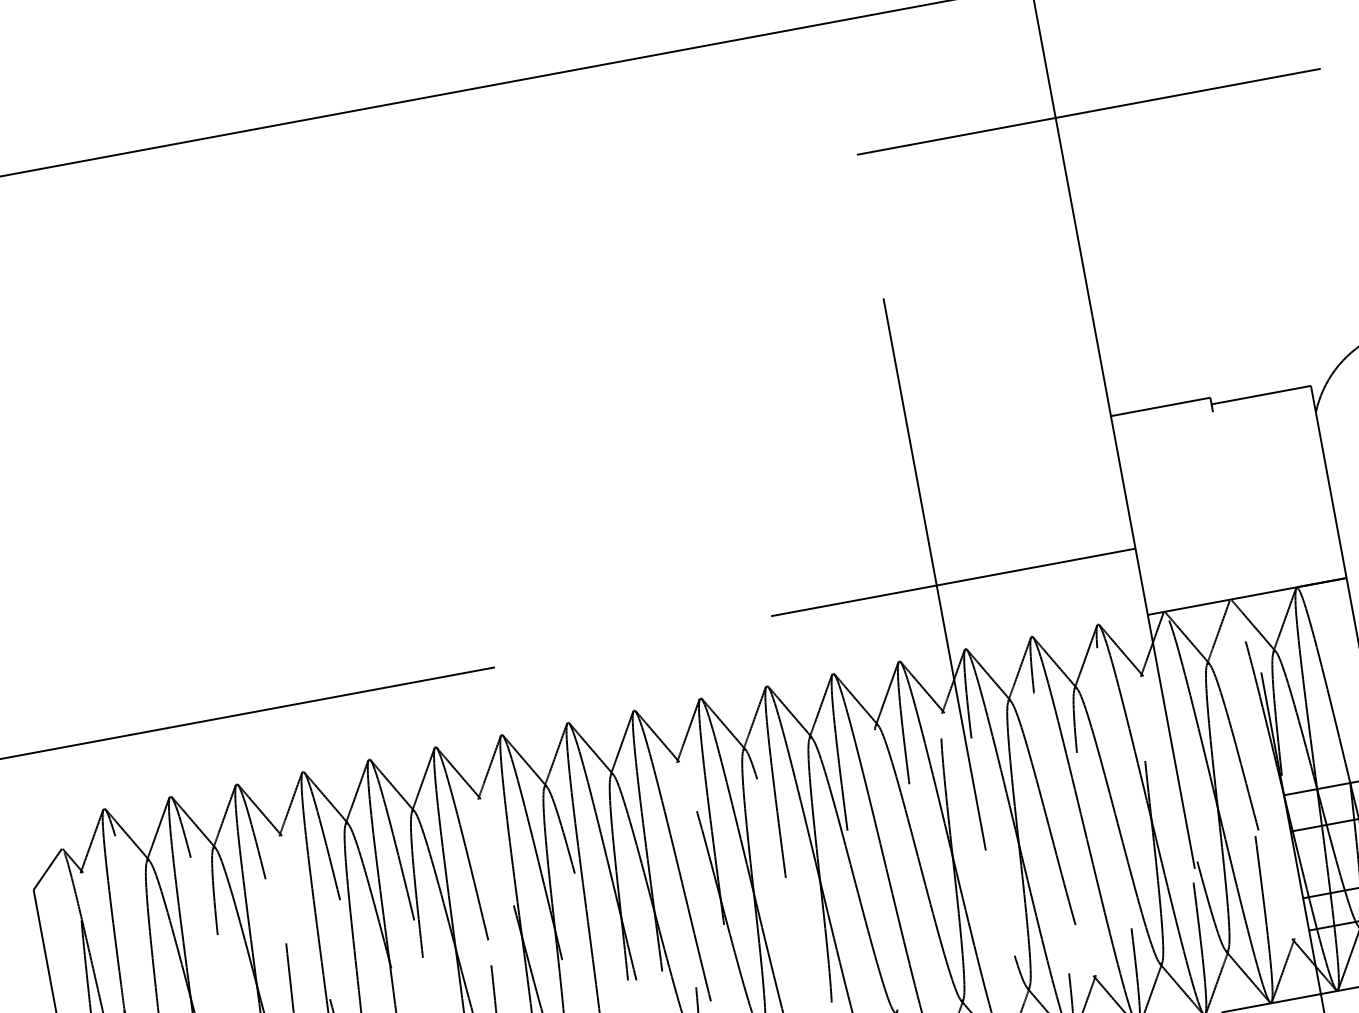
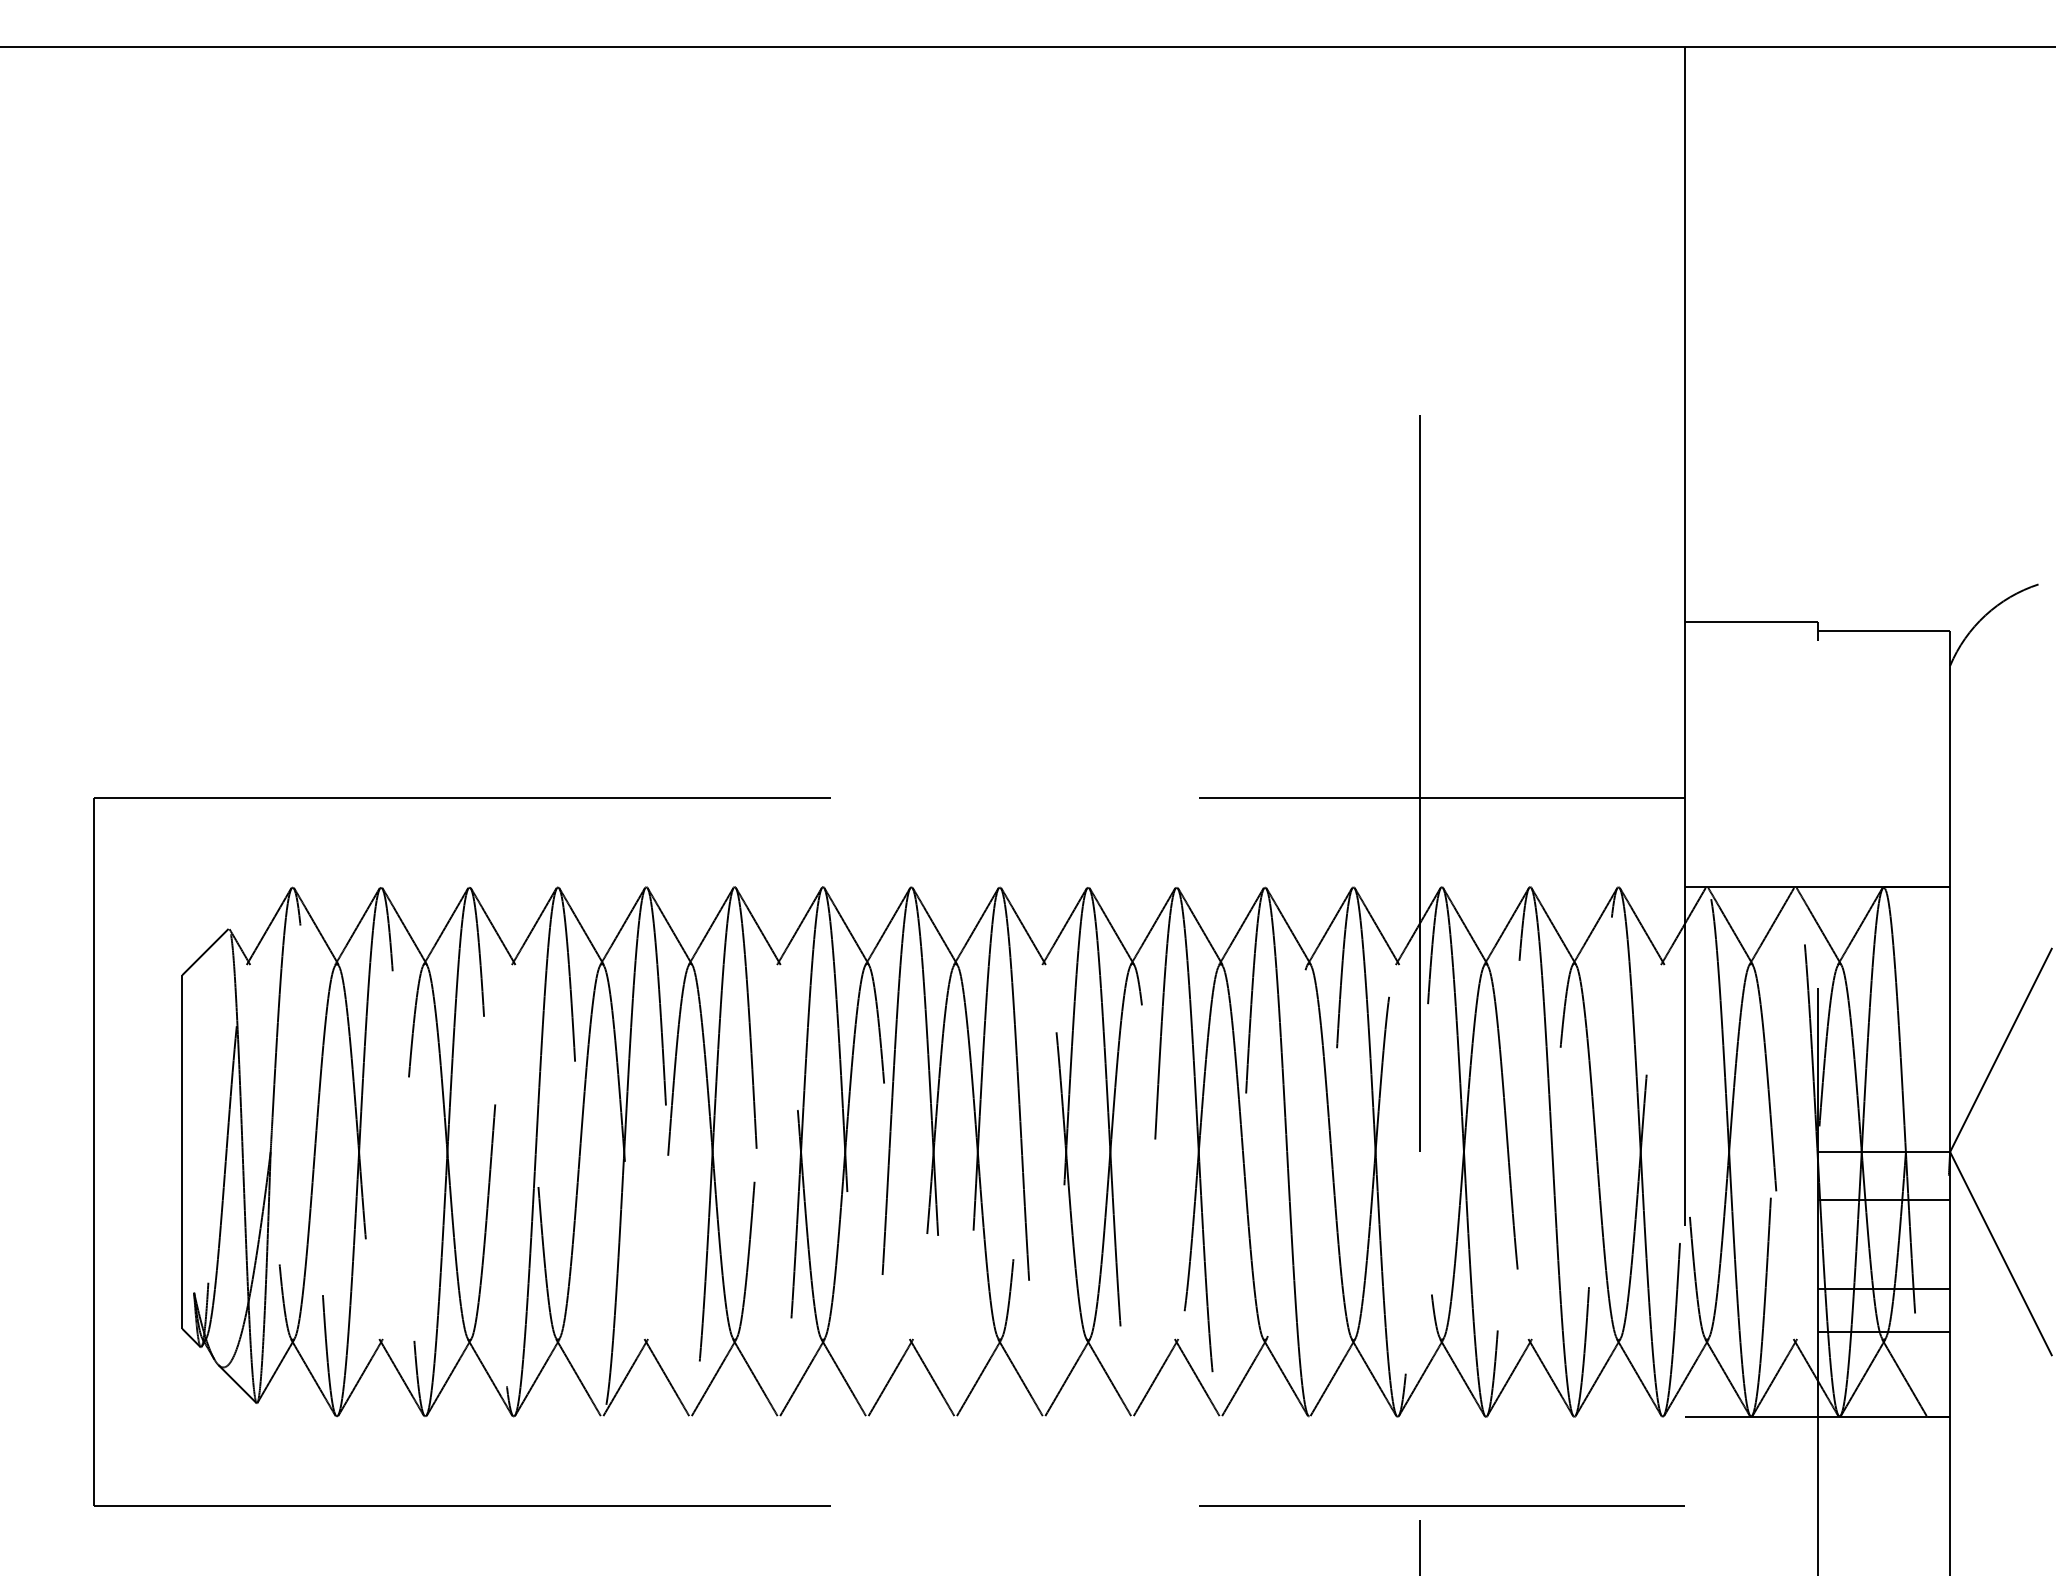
line: (1088, 111) -> (1728, 223), removed

